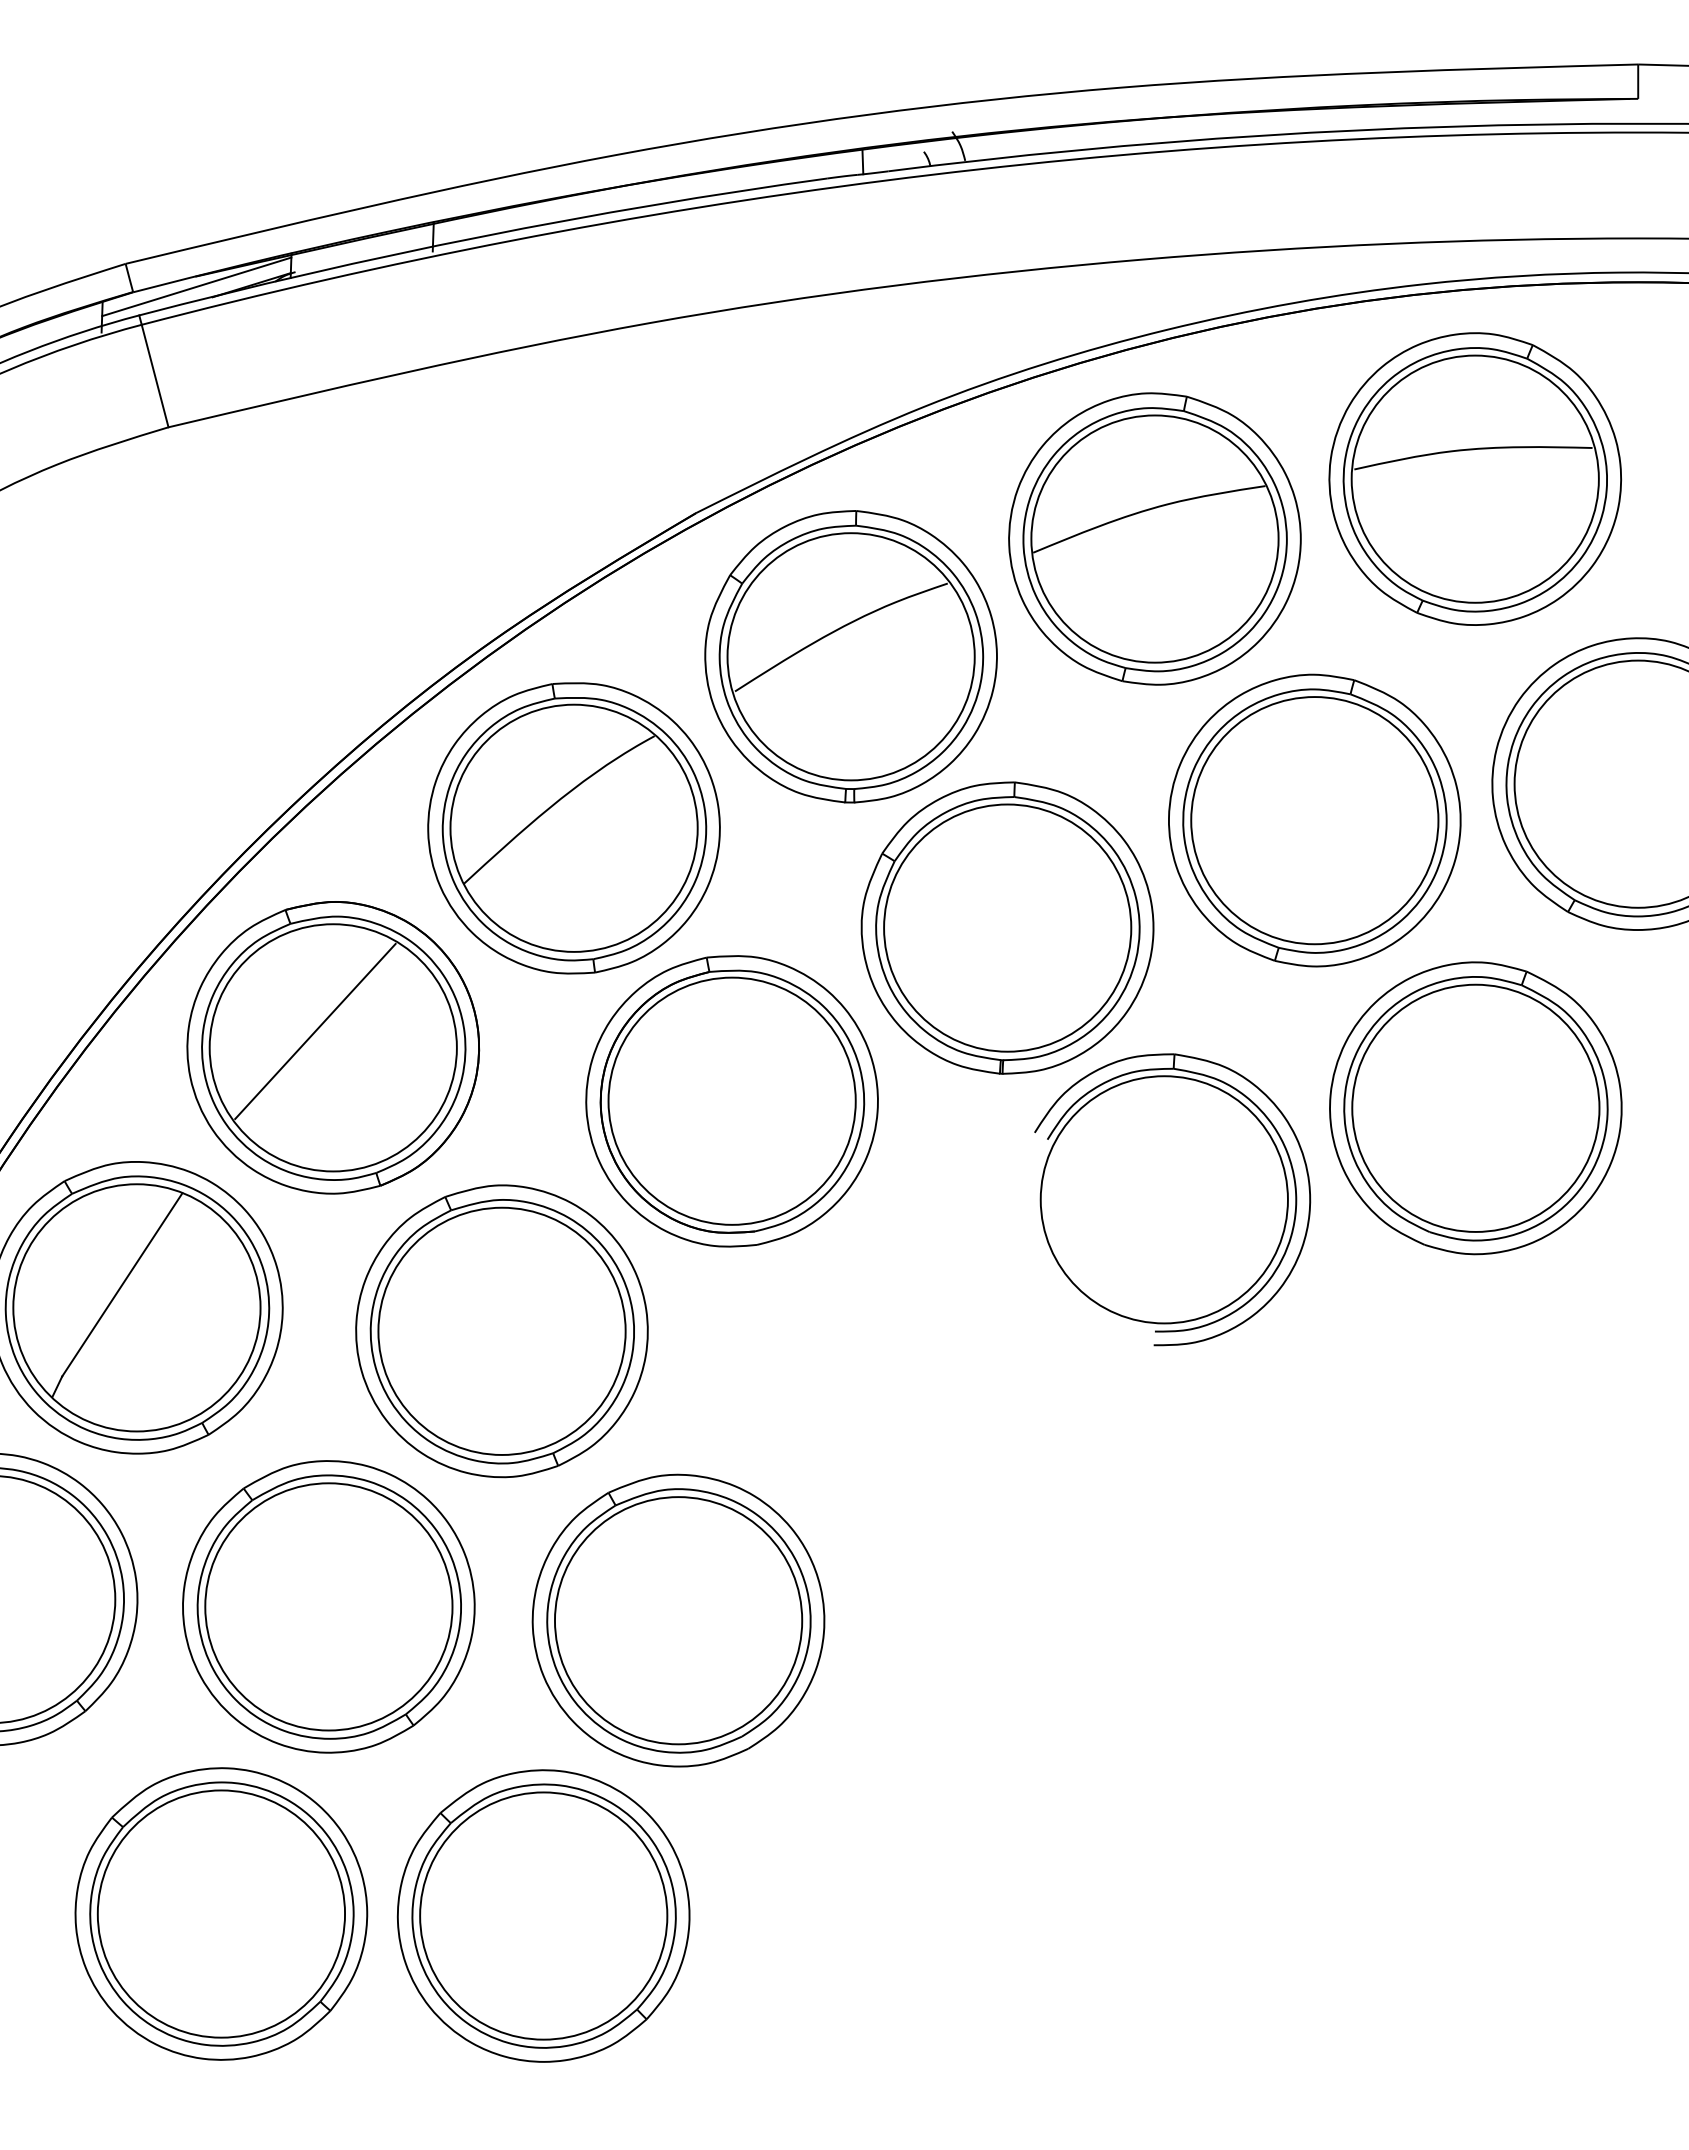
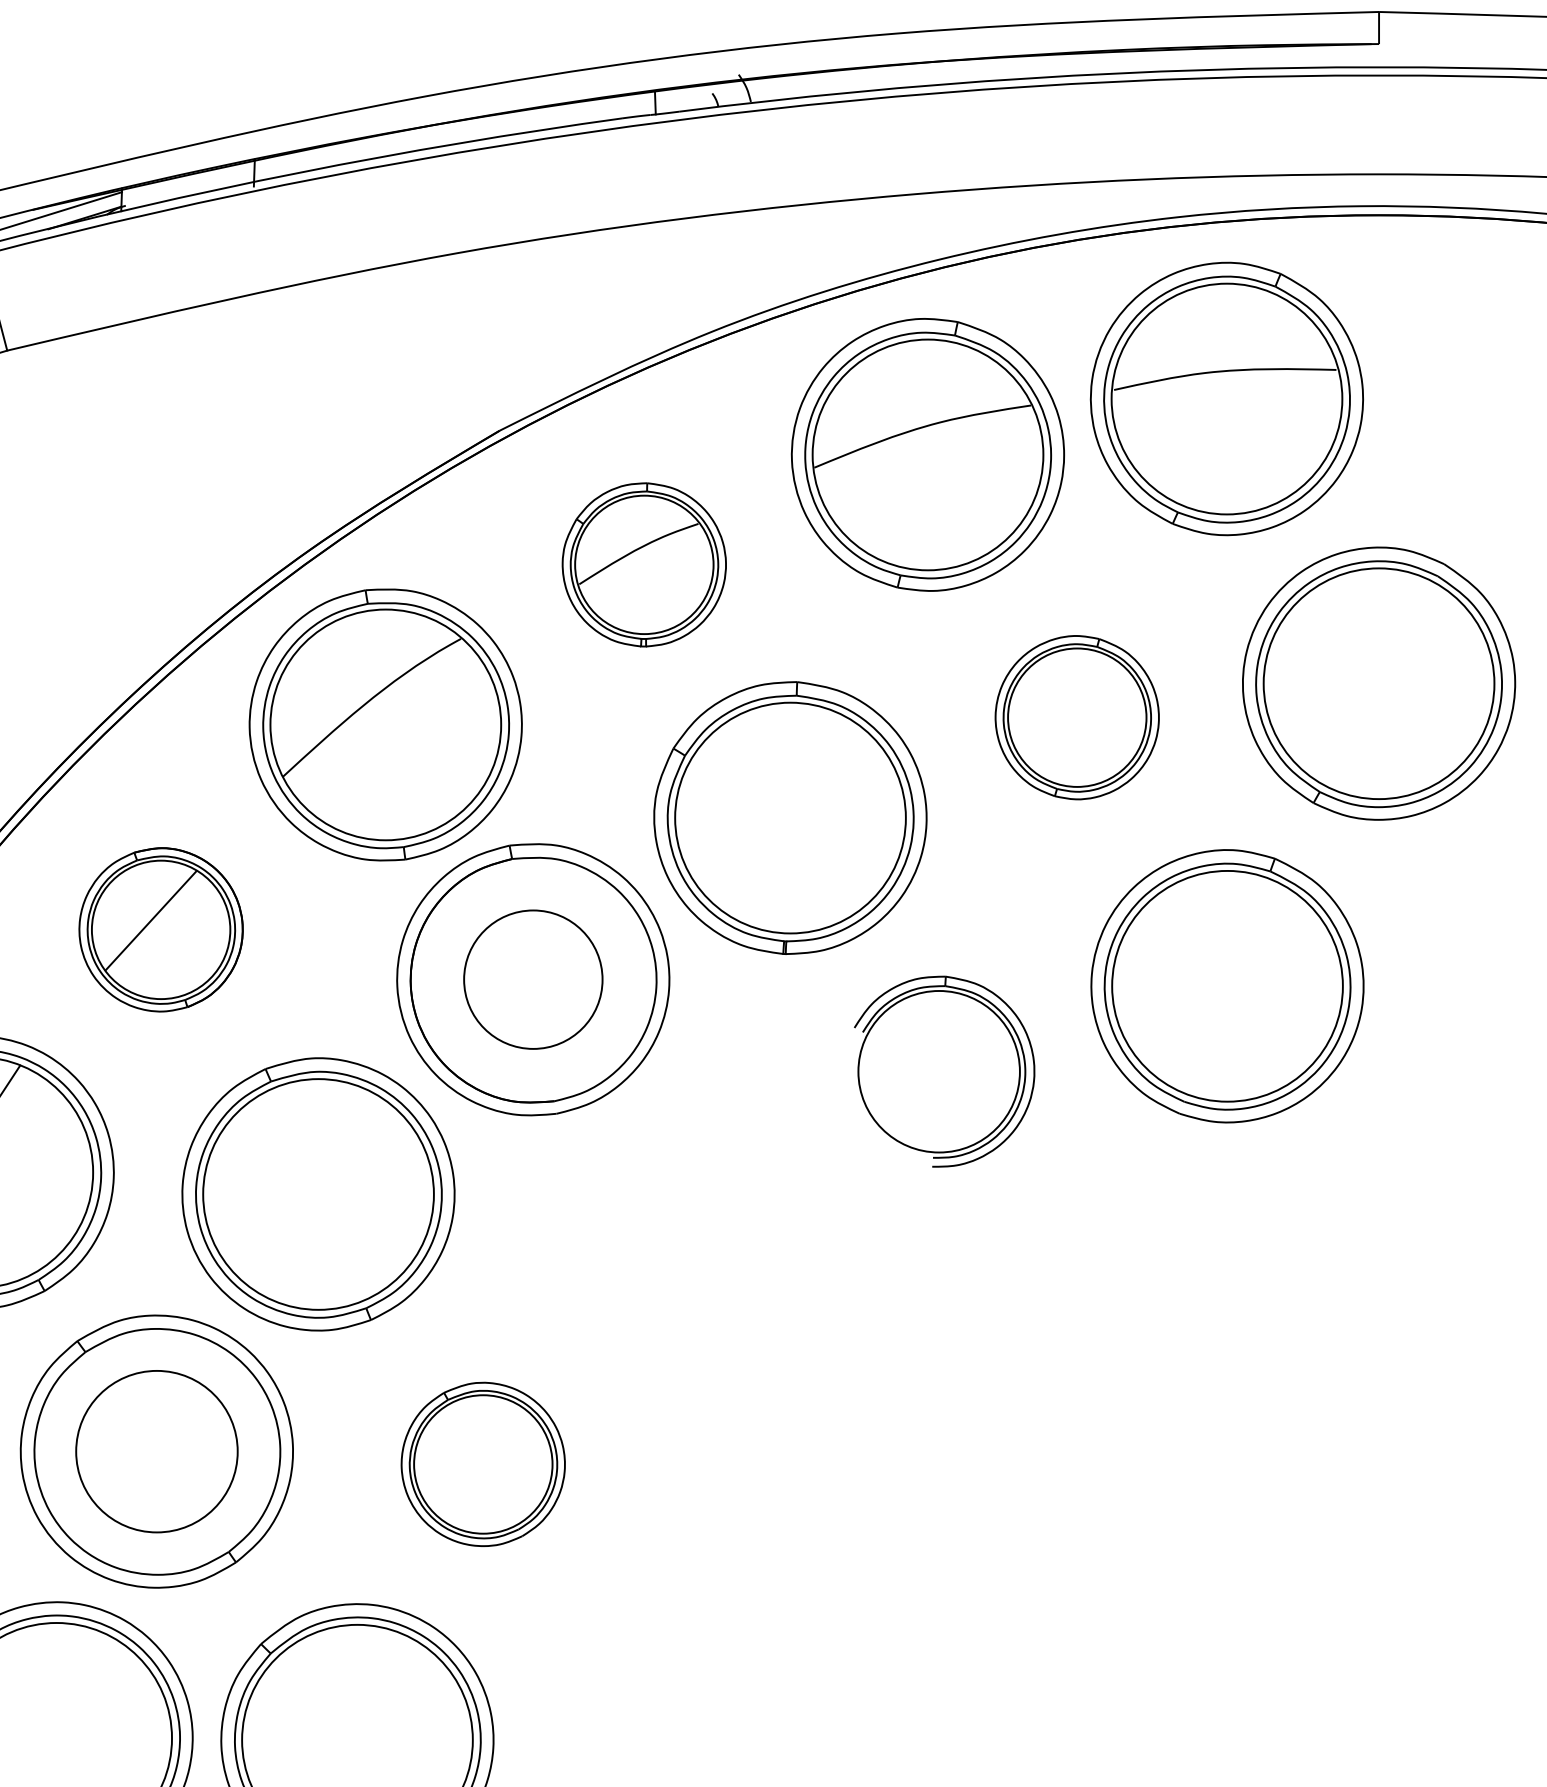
part: (850, 656) -> (643, 564), size x0.6
part: (1314, 820) -> (1076, 717), size x0.6
part: (333, 1047) -> (161, 929), size x0.6
circle: (731, 1100) -> (532, 978), size x0.6
part: (1172, 1199) -> (944, 1071), size x0.7
circle: (328, 1606) -> (156, 1451), size x0.7
part: (678, 1620) -> (483, 1464), size x0.6

